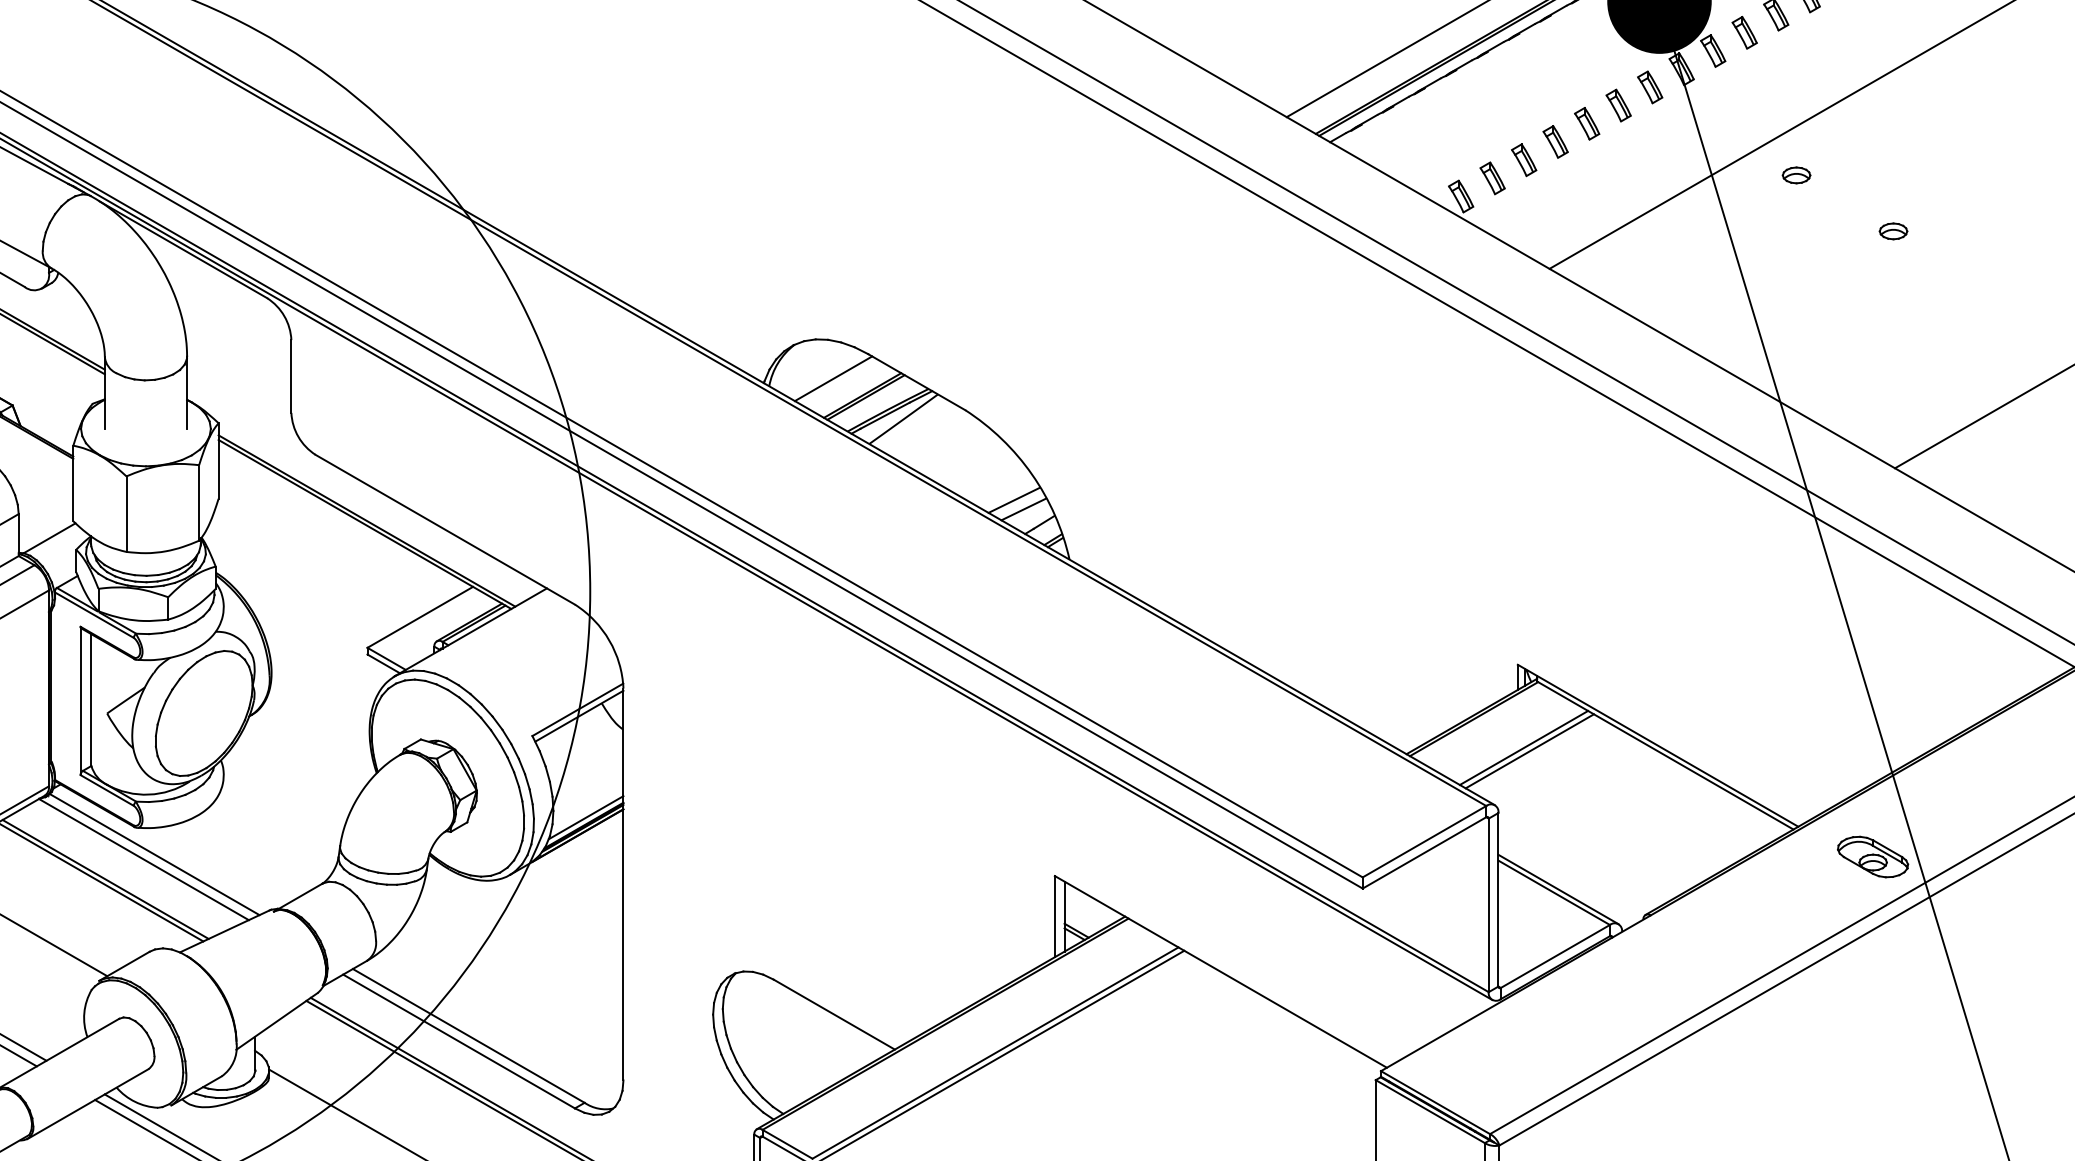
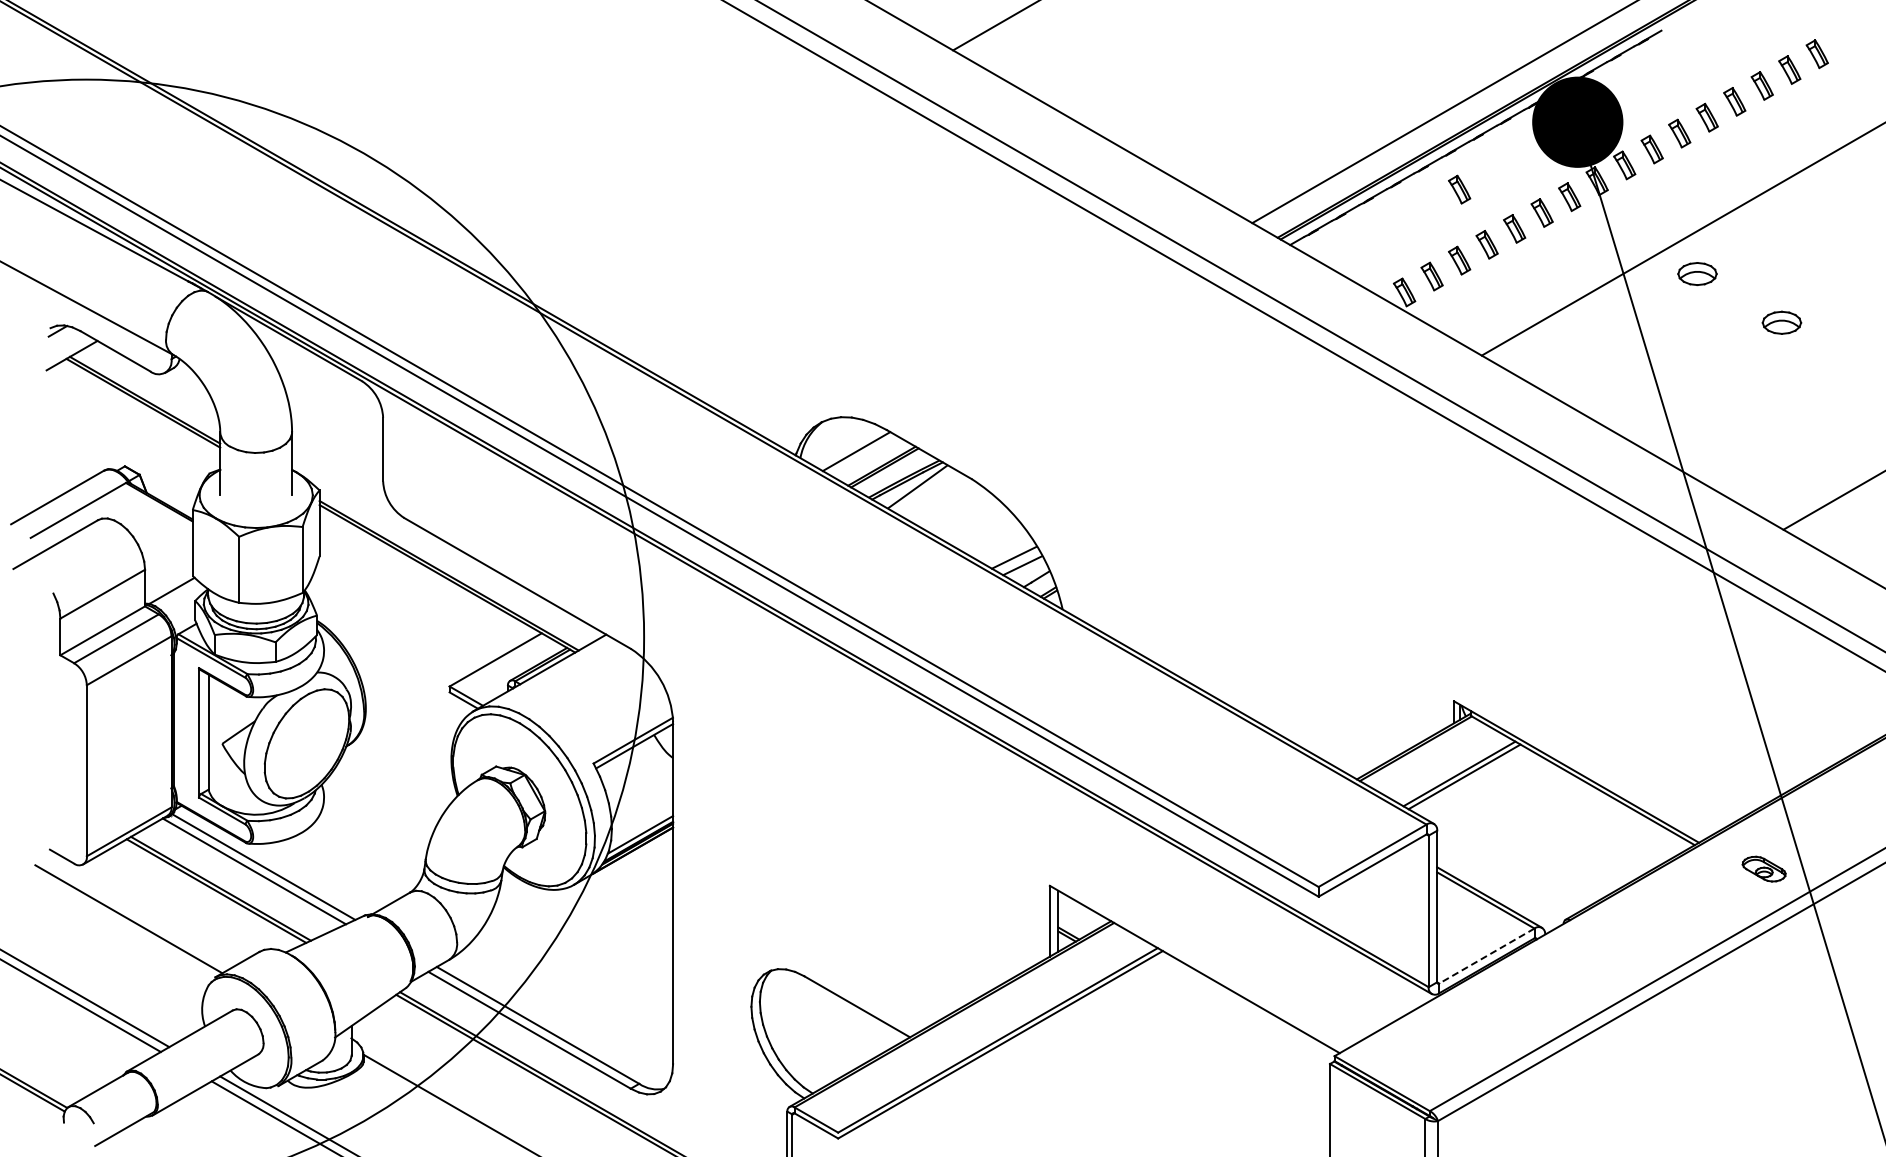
part: (1524, 78) -> (1459, 189), added
part: (1796, 174) -> (1697, 273), size x1.6
part: (1893, 230) -> (1782, 322), size x1.6
part: (1872, 856) -> (1763, 868), size x0.7
line: (1554, 957) -> (1486, 956), solid -> dashed

